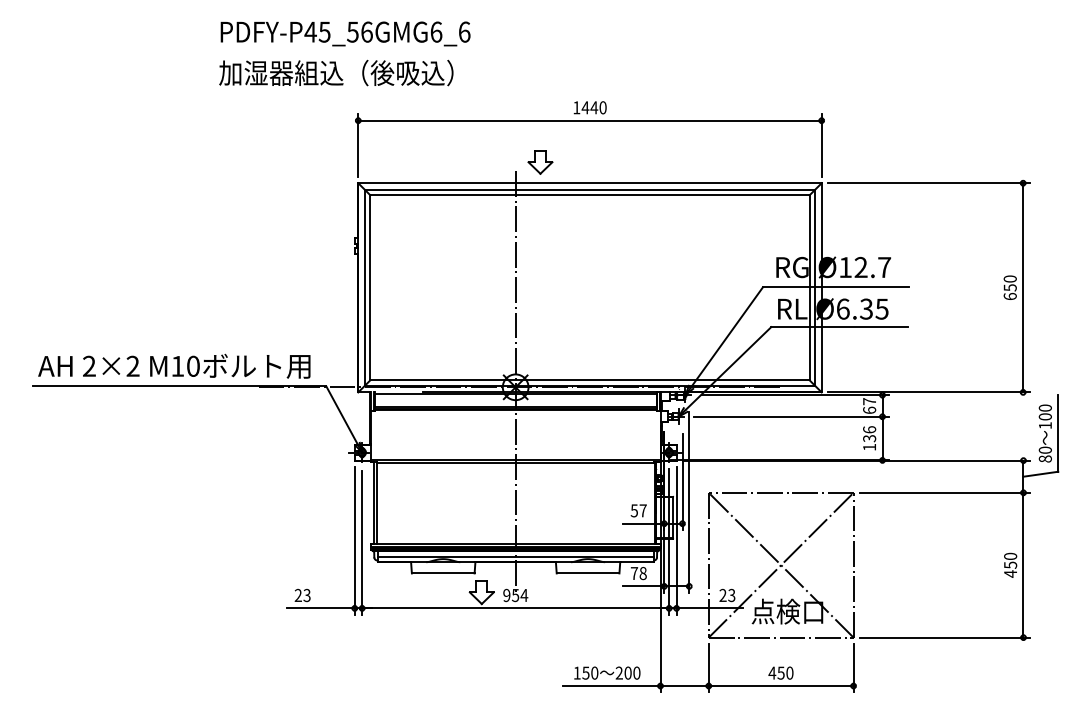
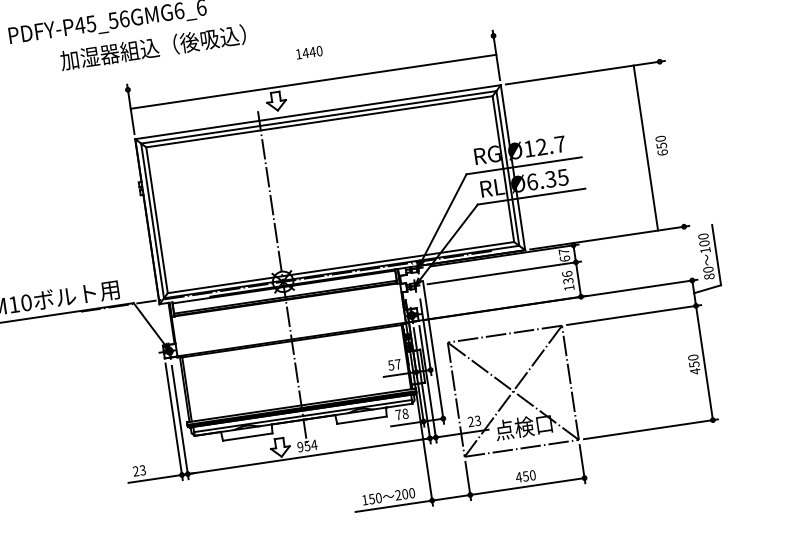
text: (336, 72) -> (153, 47), moved
line: (589, 120) -> (313, 81), moved
line: (1023, 287) -> (646, 147), moved

